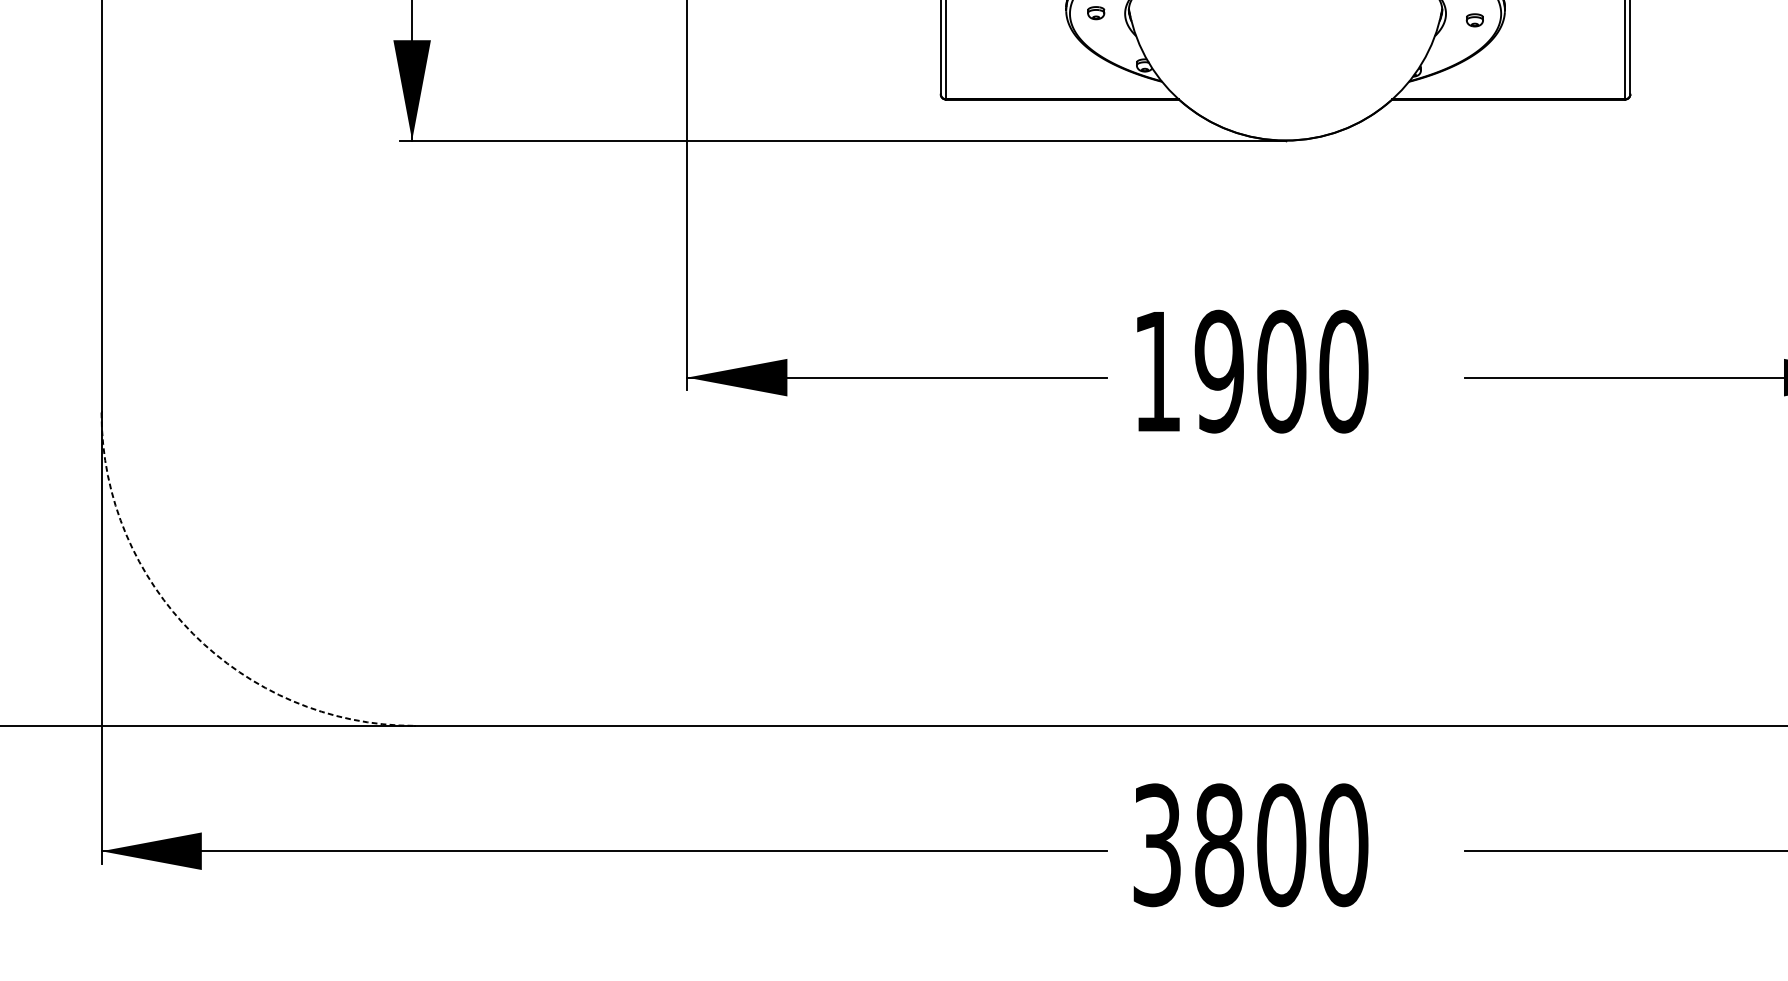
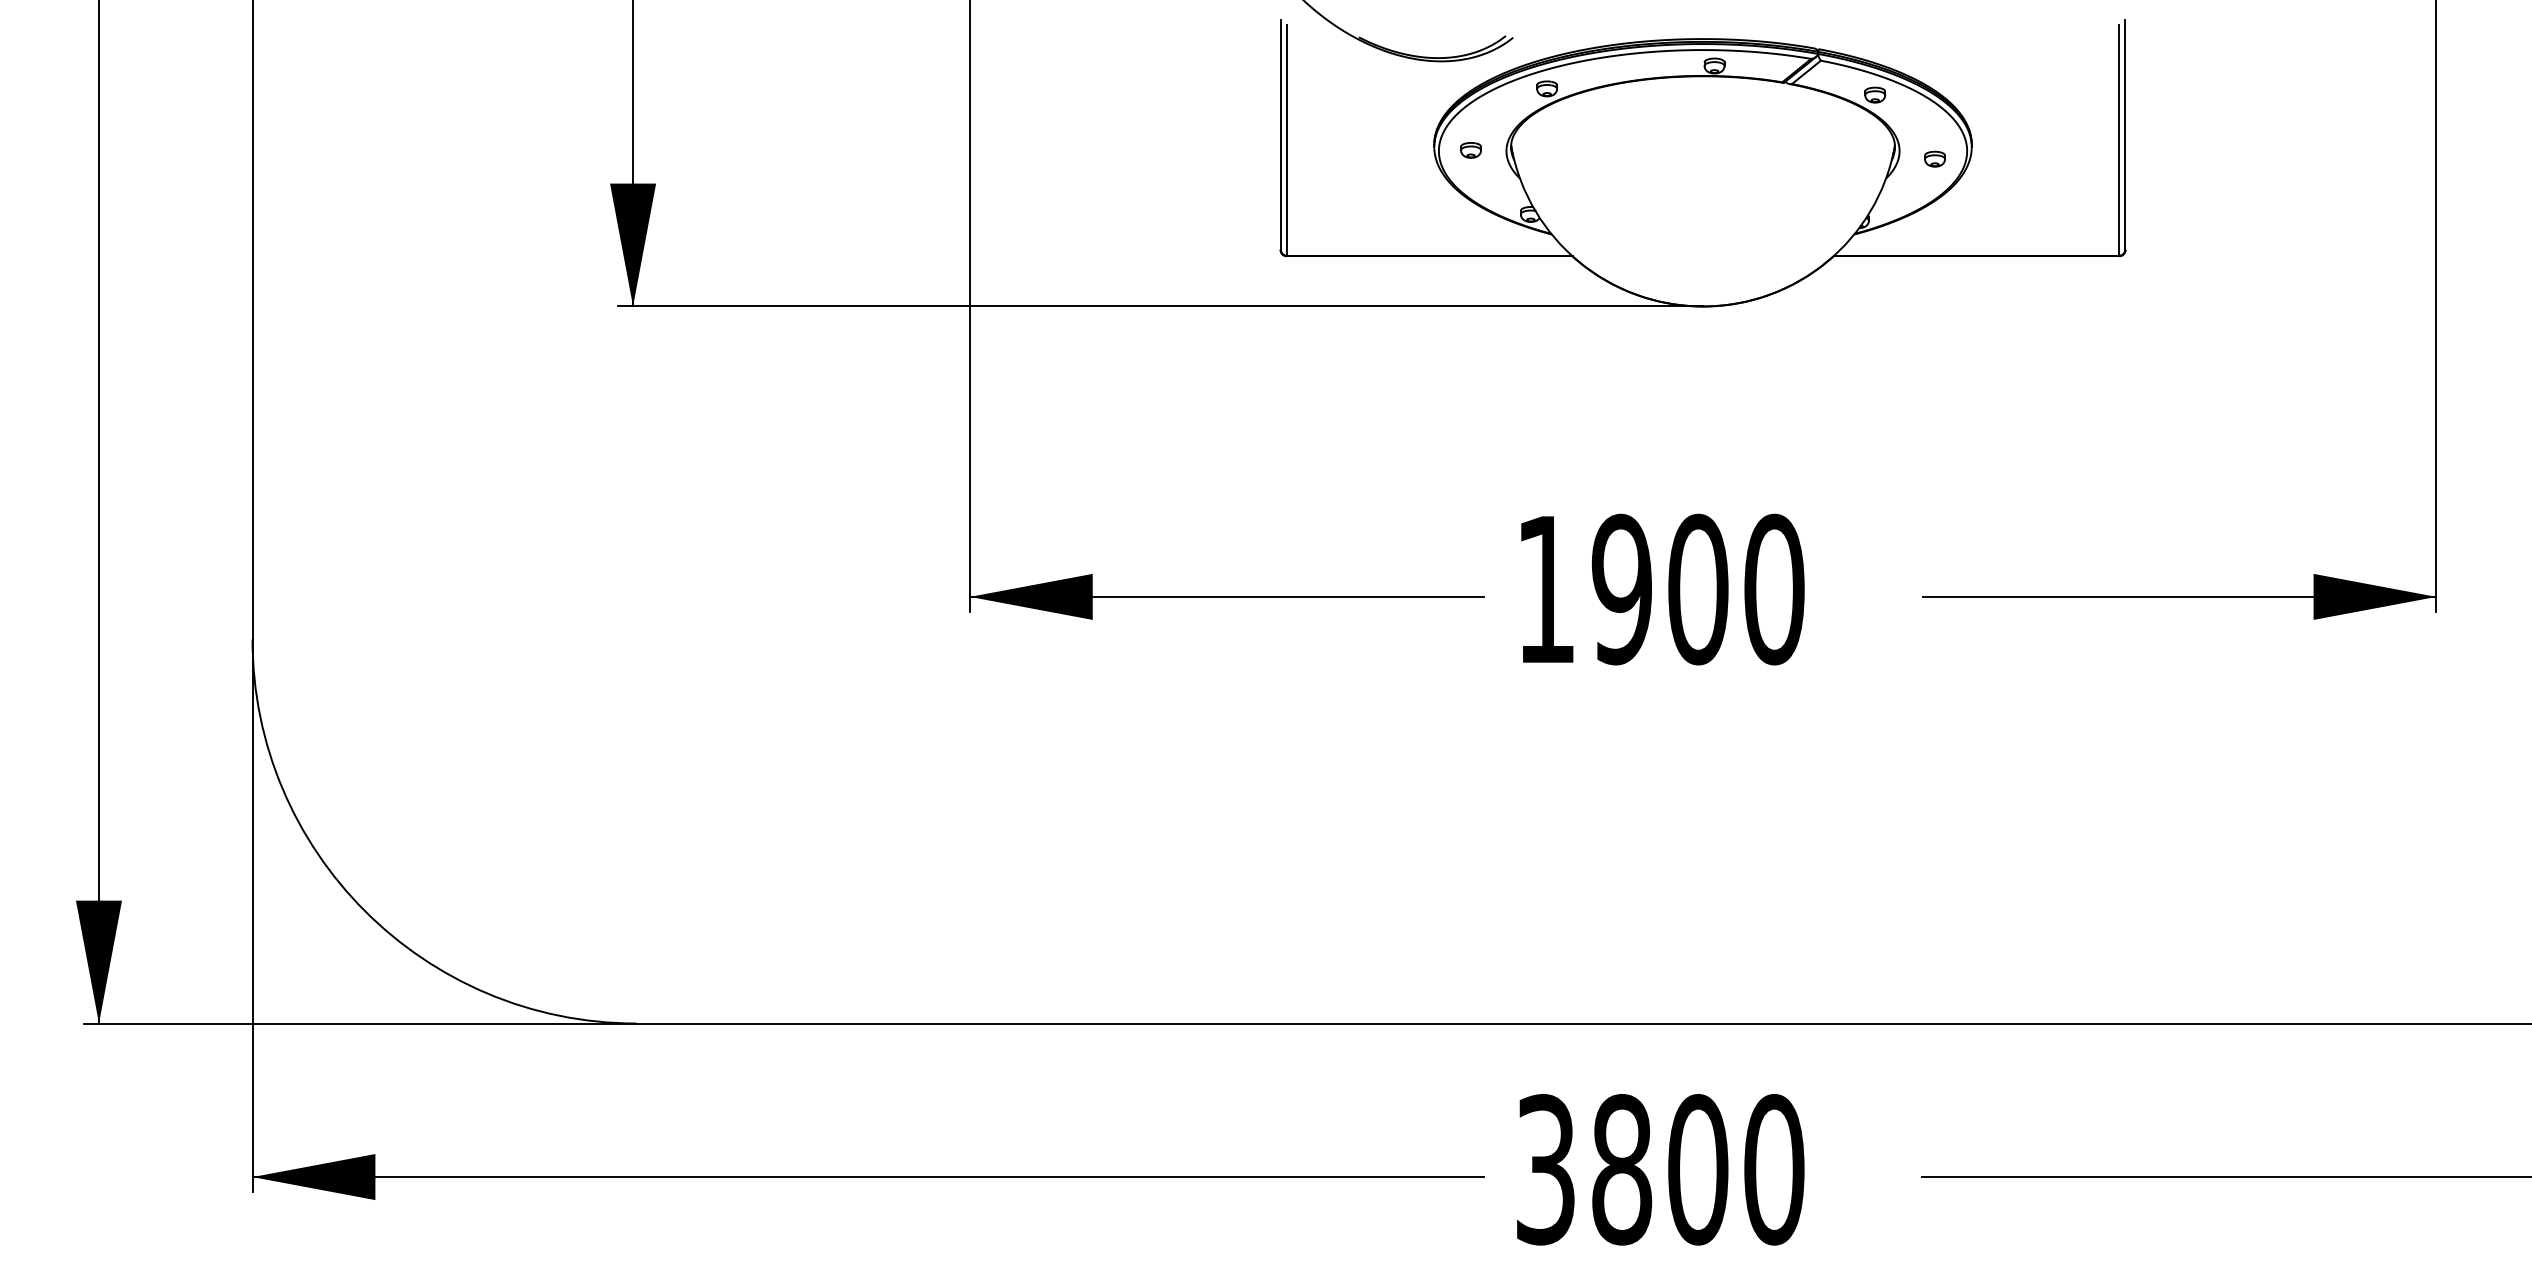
arc: (193, 634) -> (365, 911), dashed -> solid

